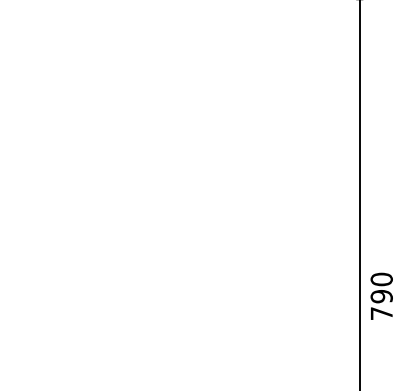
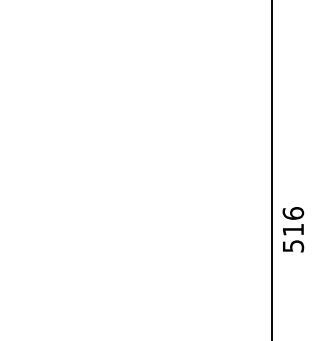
text: (381, 296) -> (293, 229), 790 -> 516

